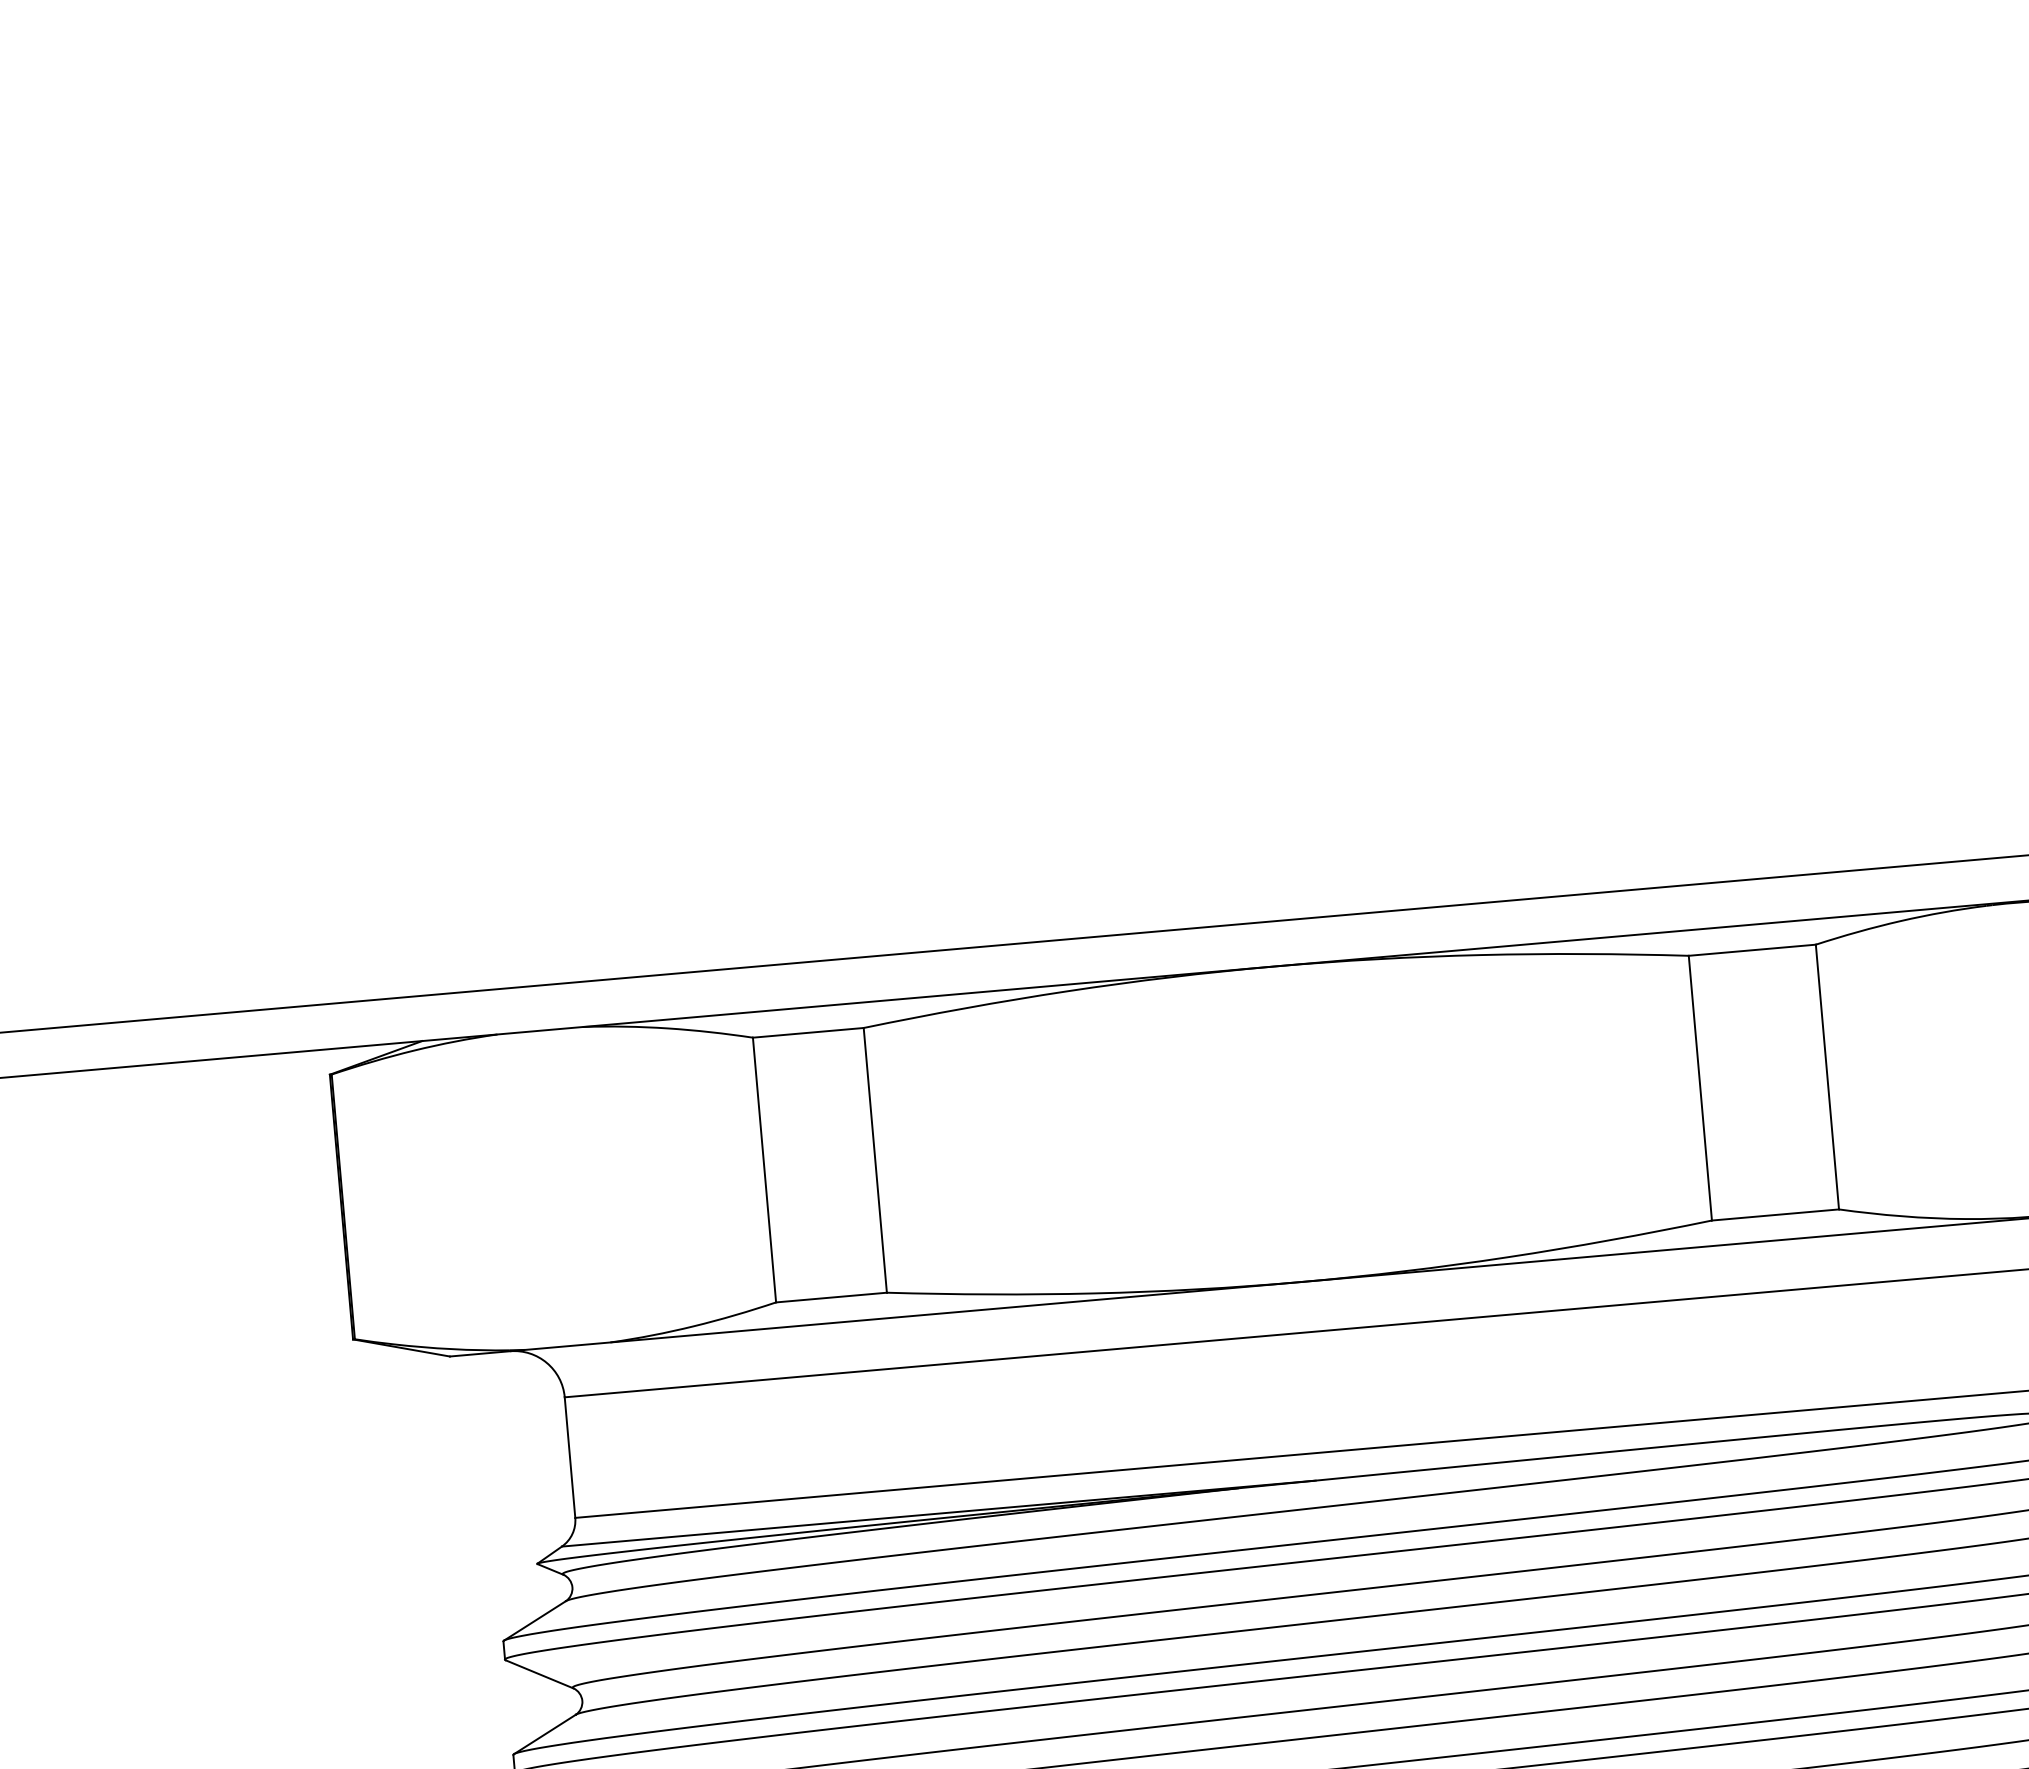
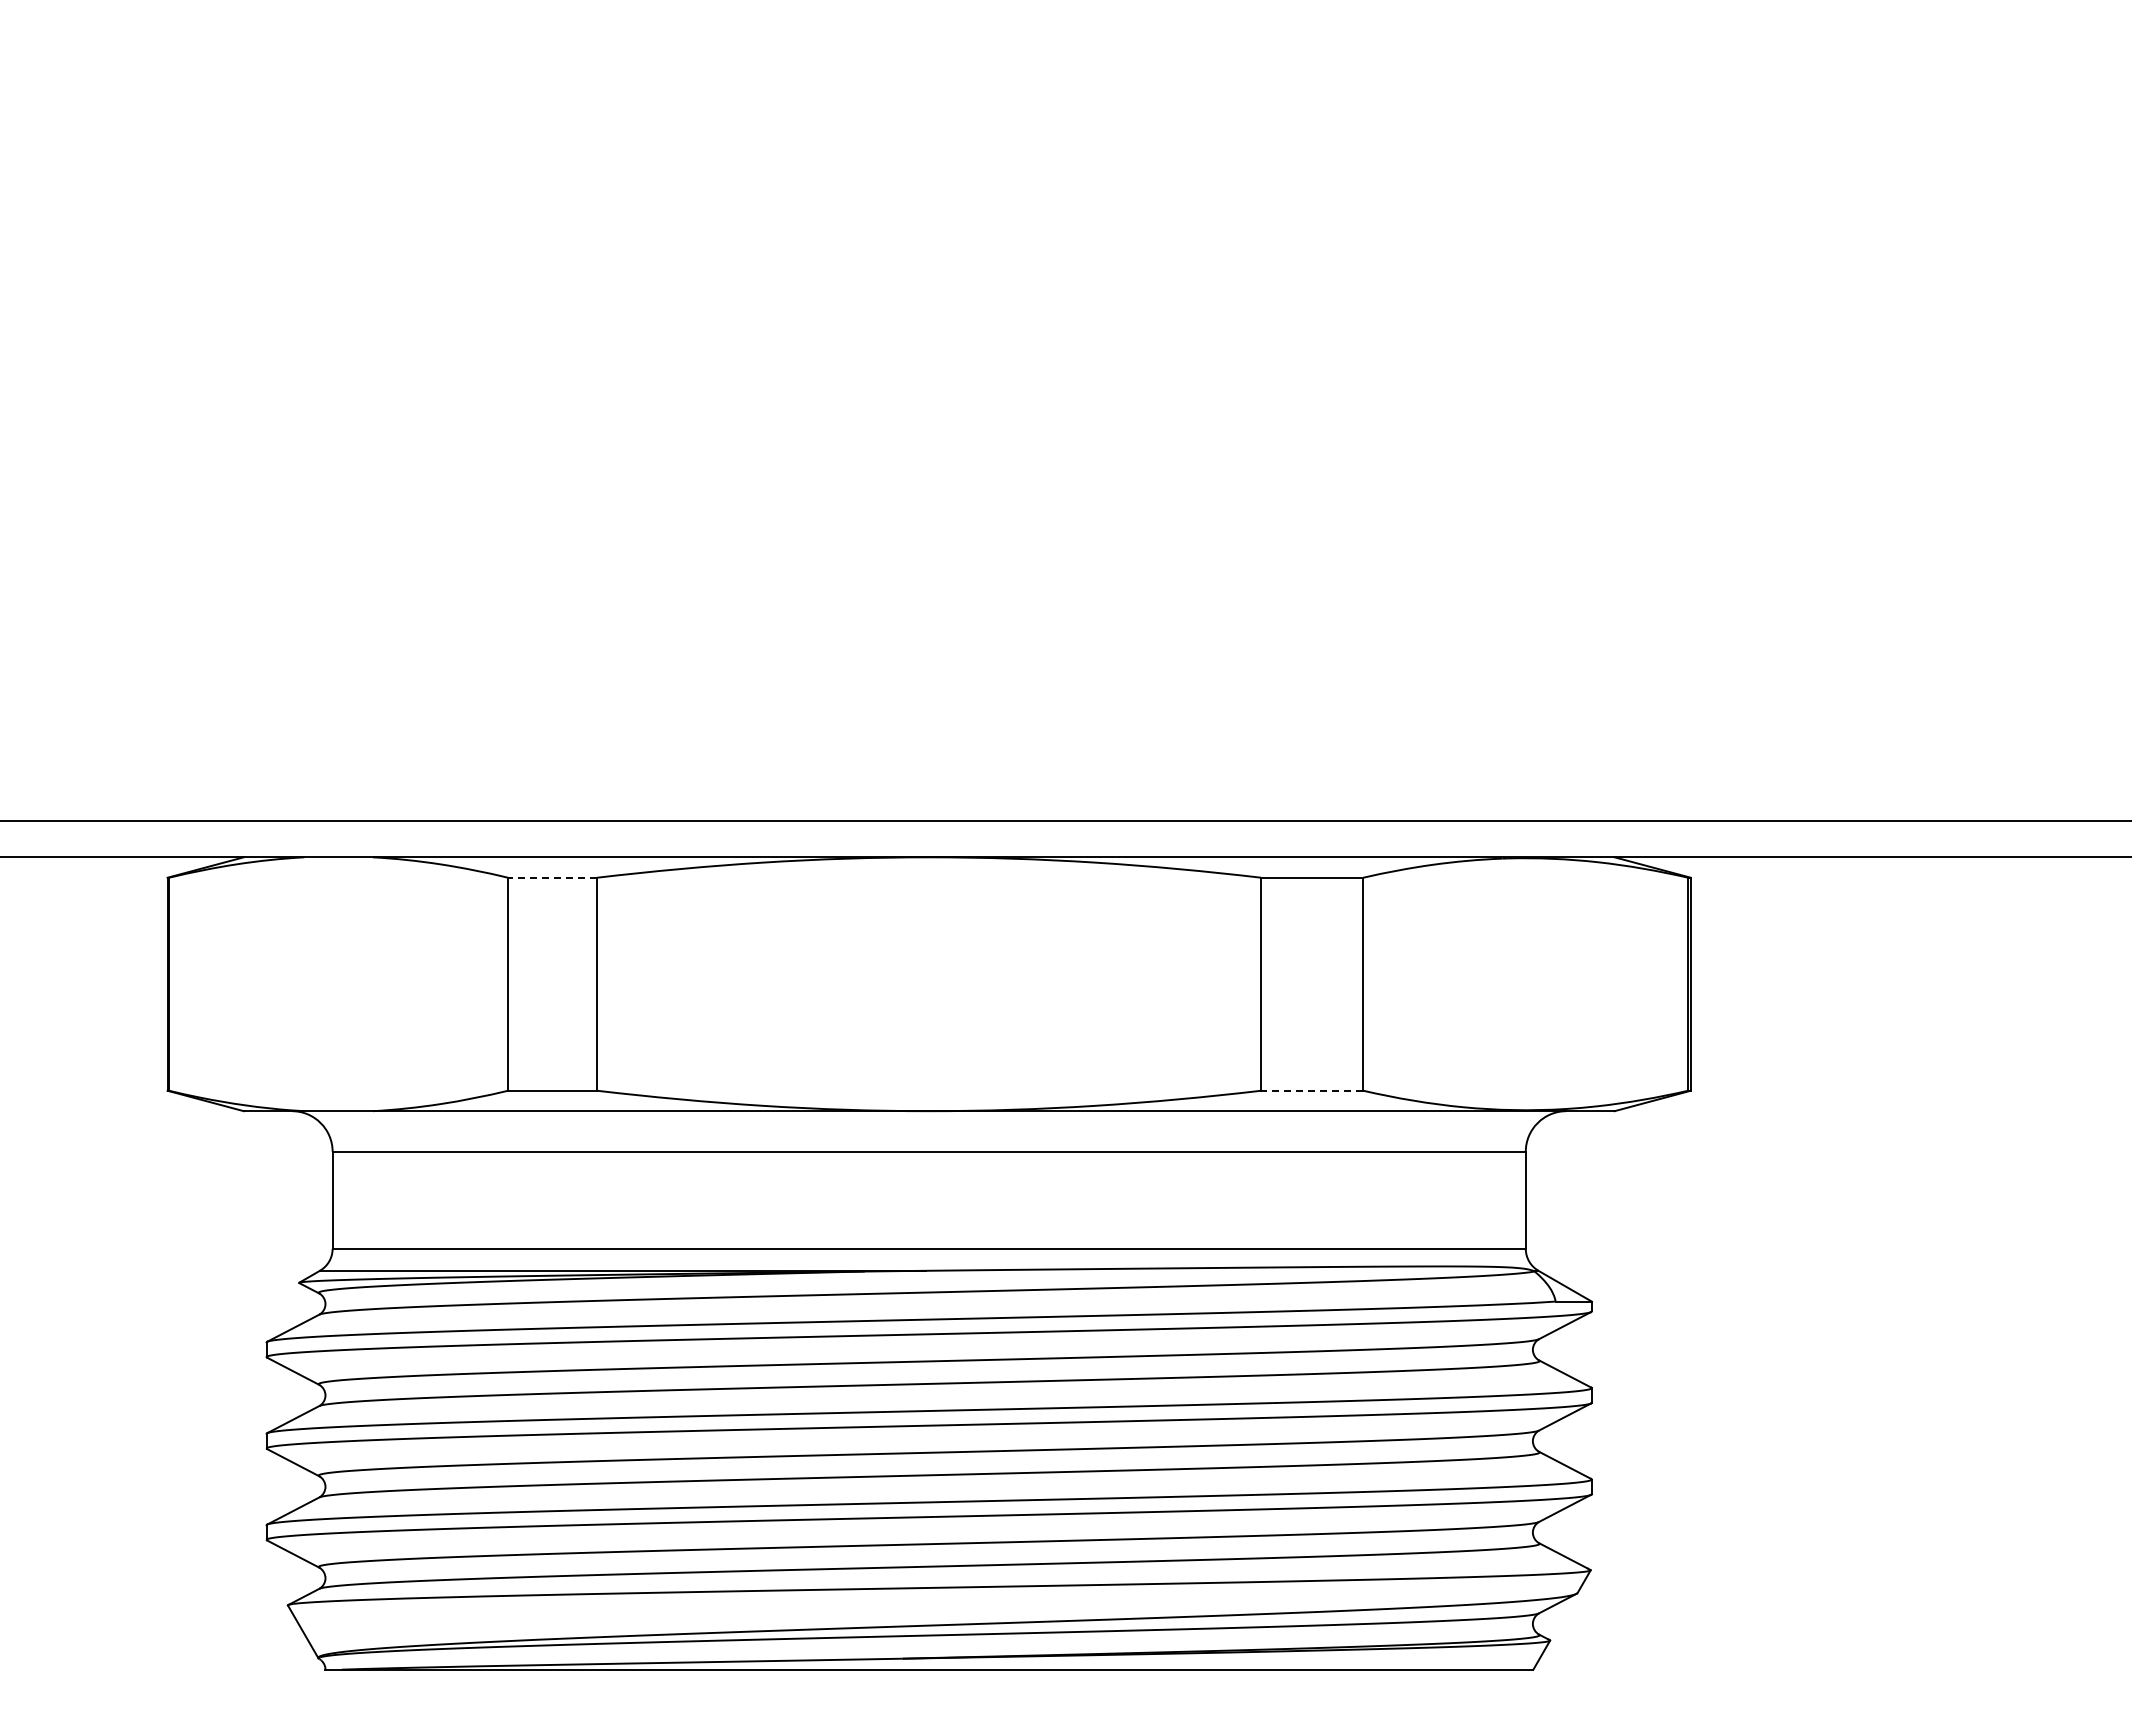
line: (808, 1032) -> (552, 877), solid -> dashed
line: (1774, 1214) -> (1311, 1090), solid -> dashed

